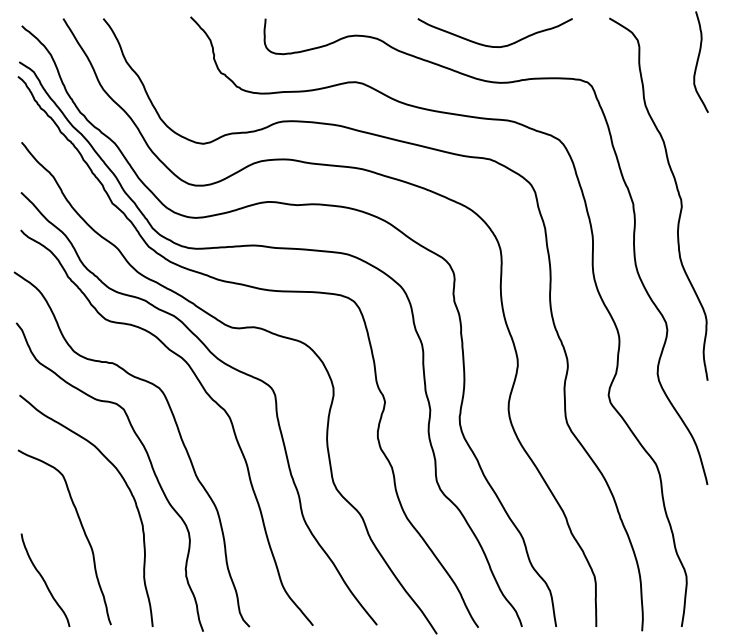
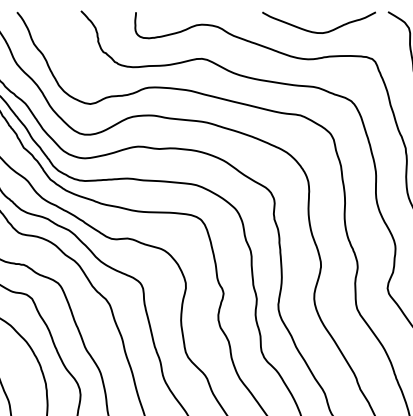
curve: (491, 45) -> (316, 31), moved

